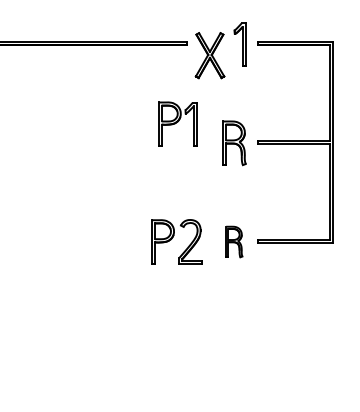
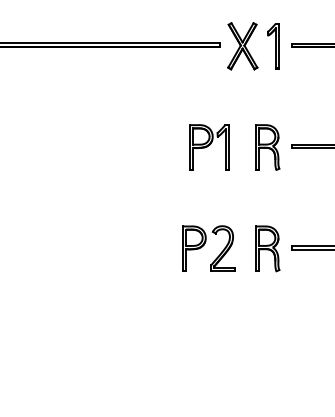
part: (209, 55) -> (242, 46), moved
part: (177, 123) -> (209, 146), moved
part: (234, 241) -> (267, 248), size x1.43

